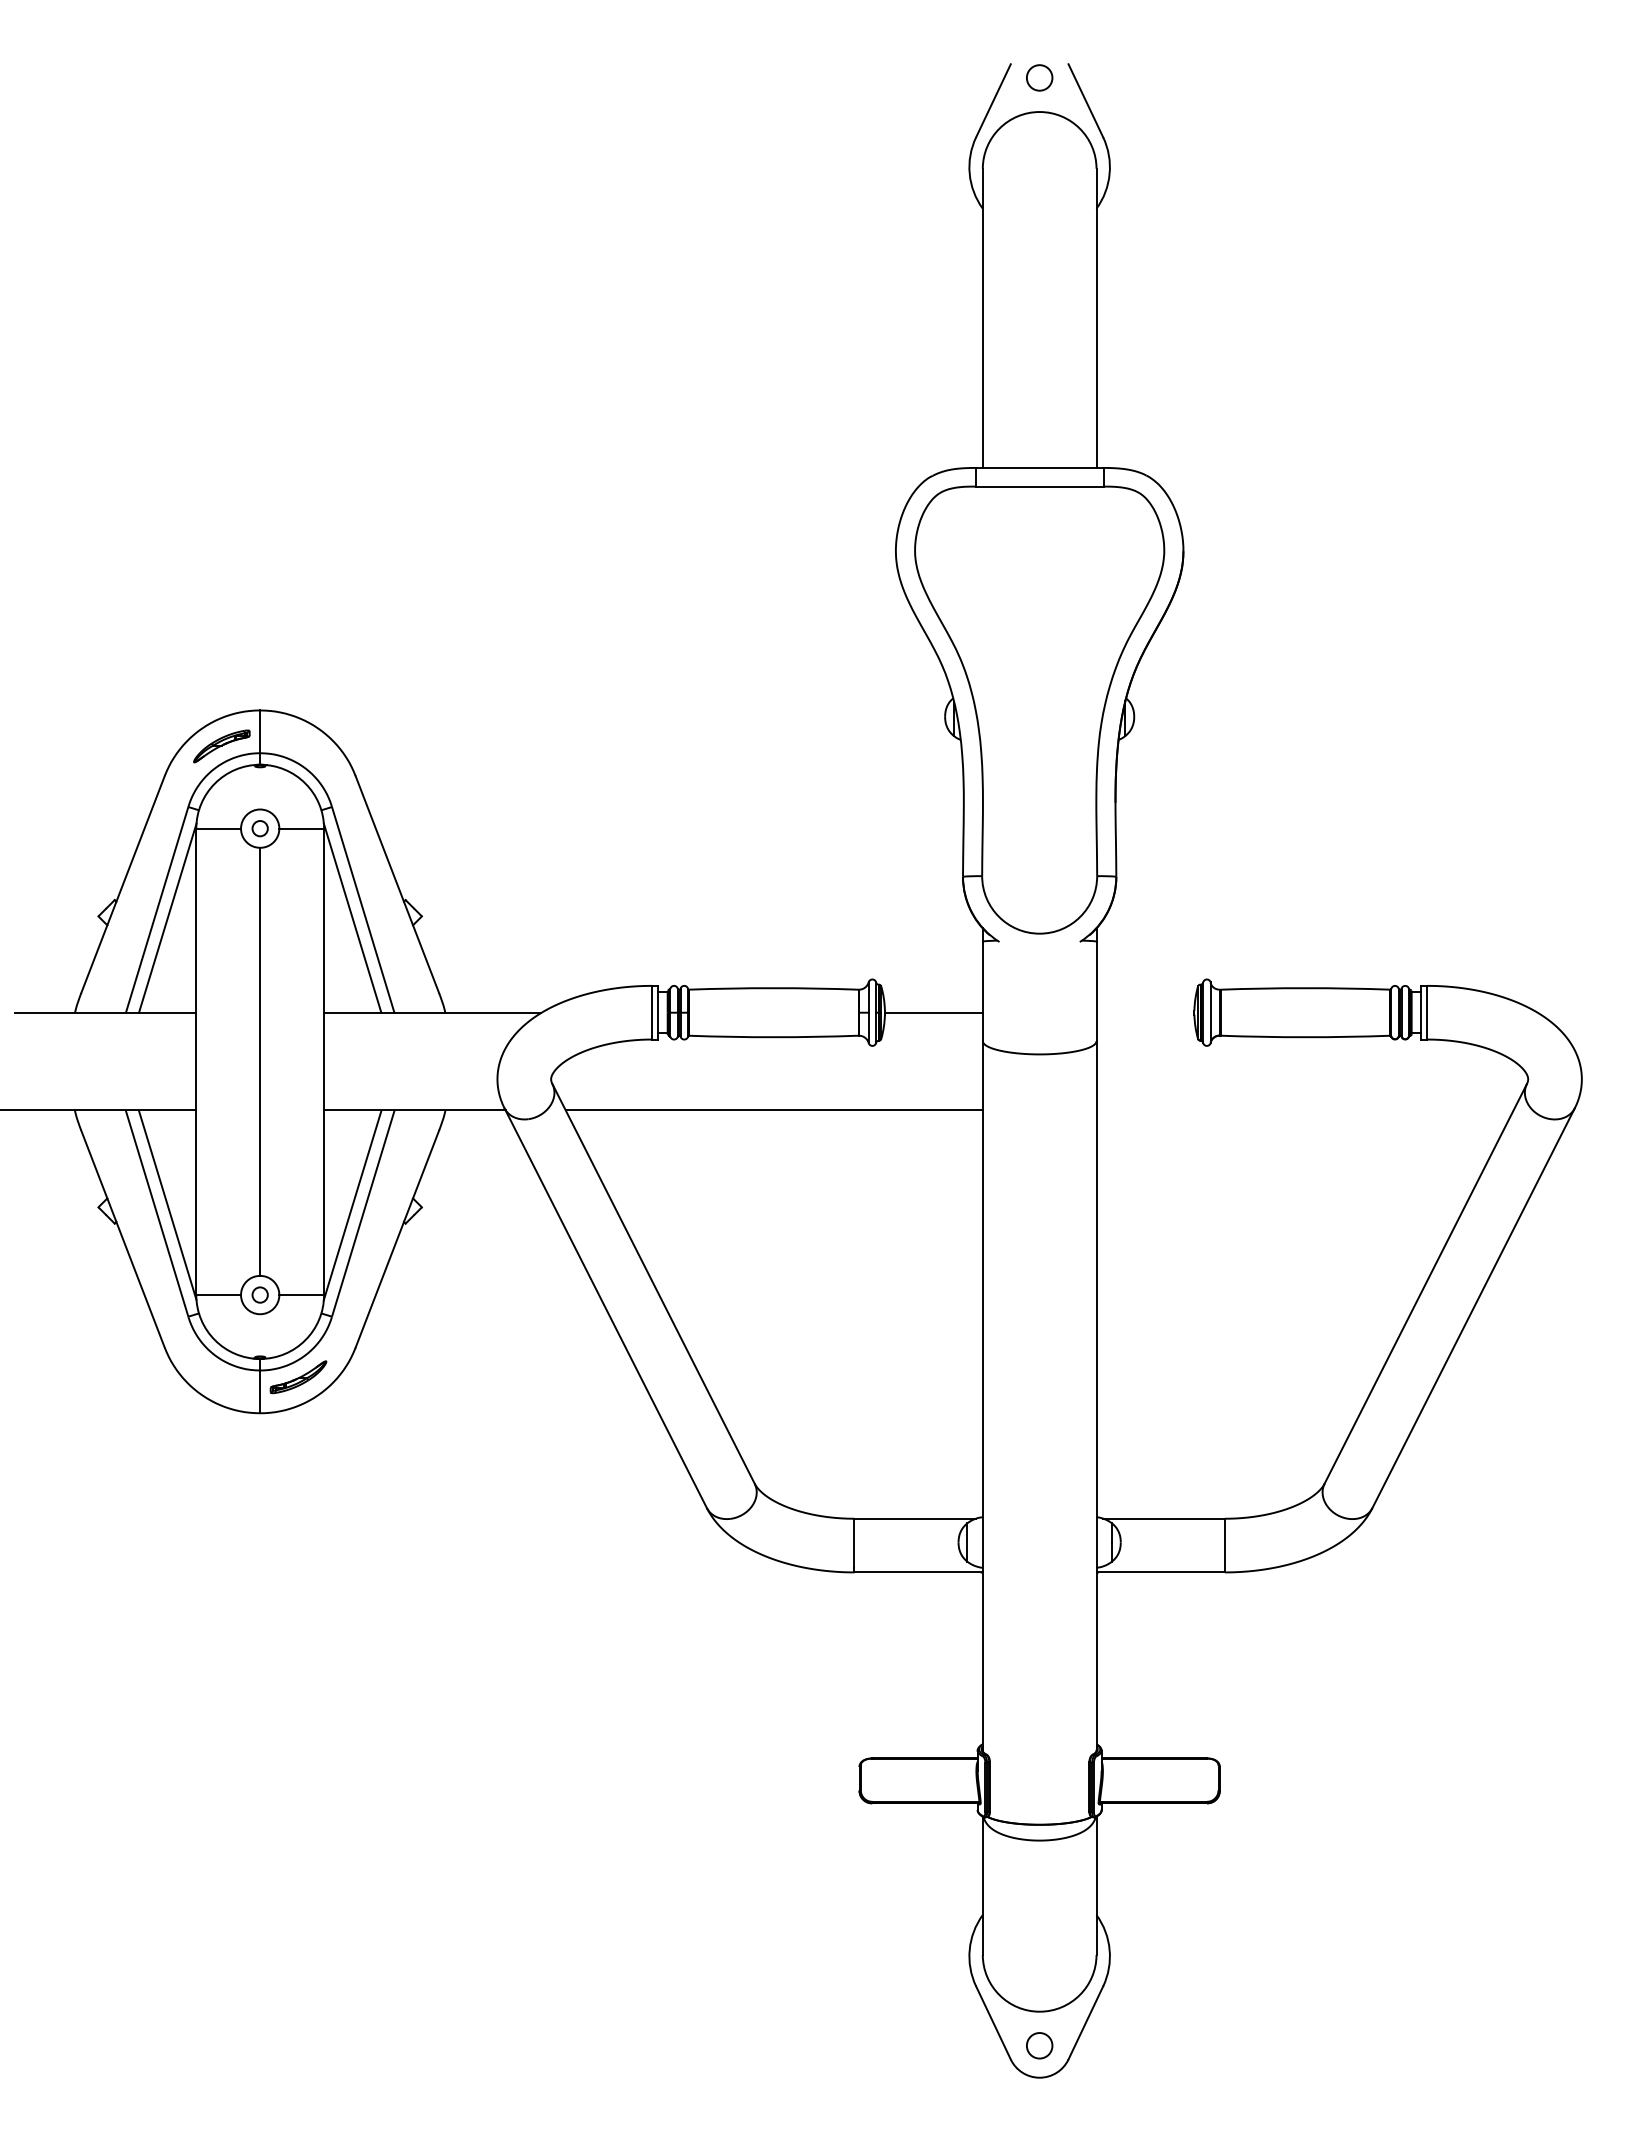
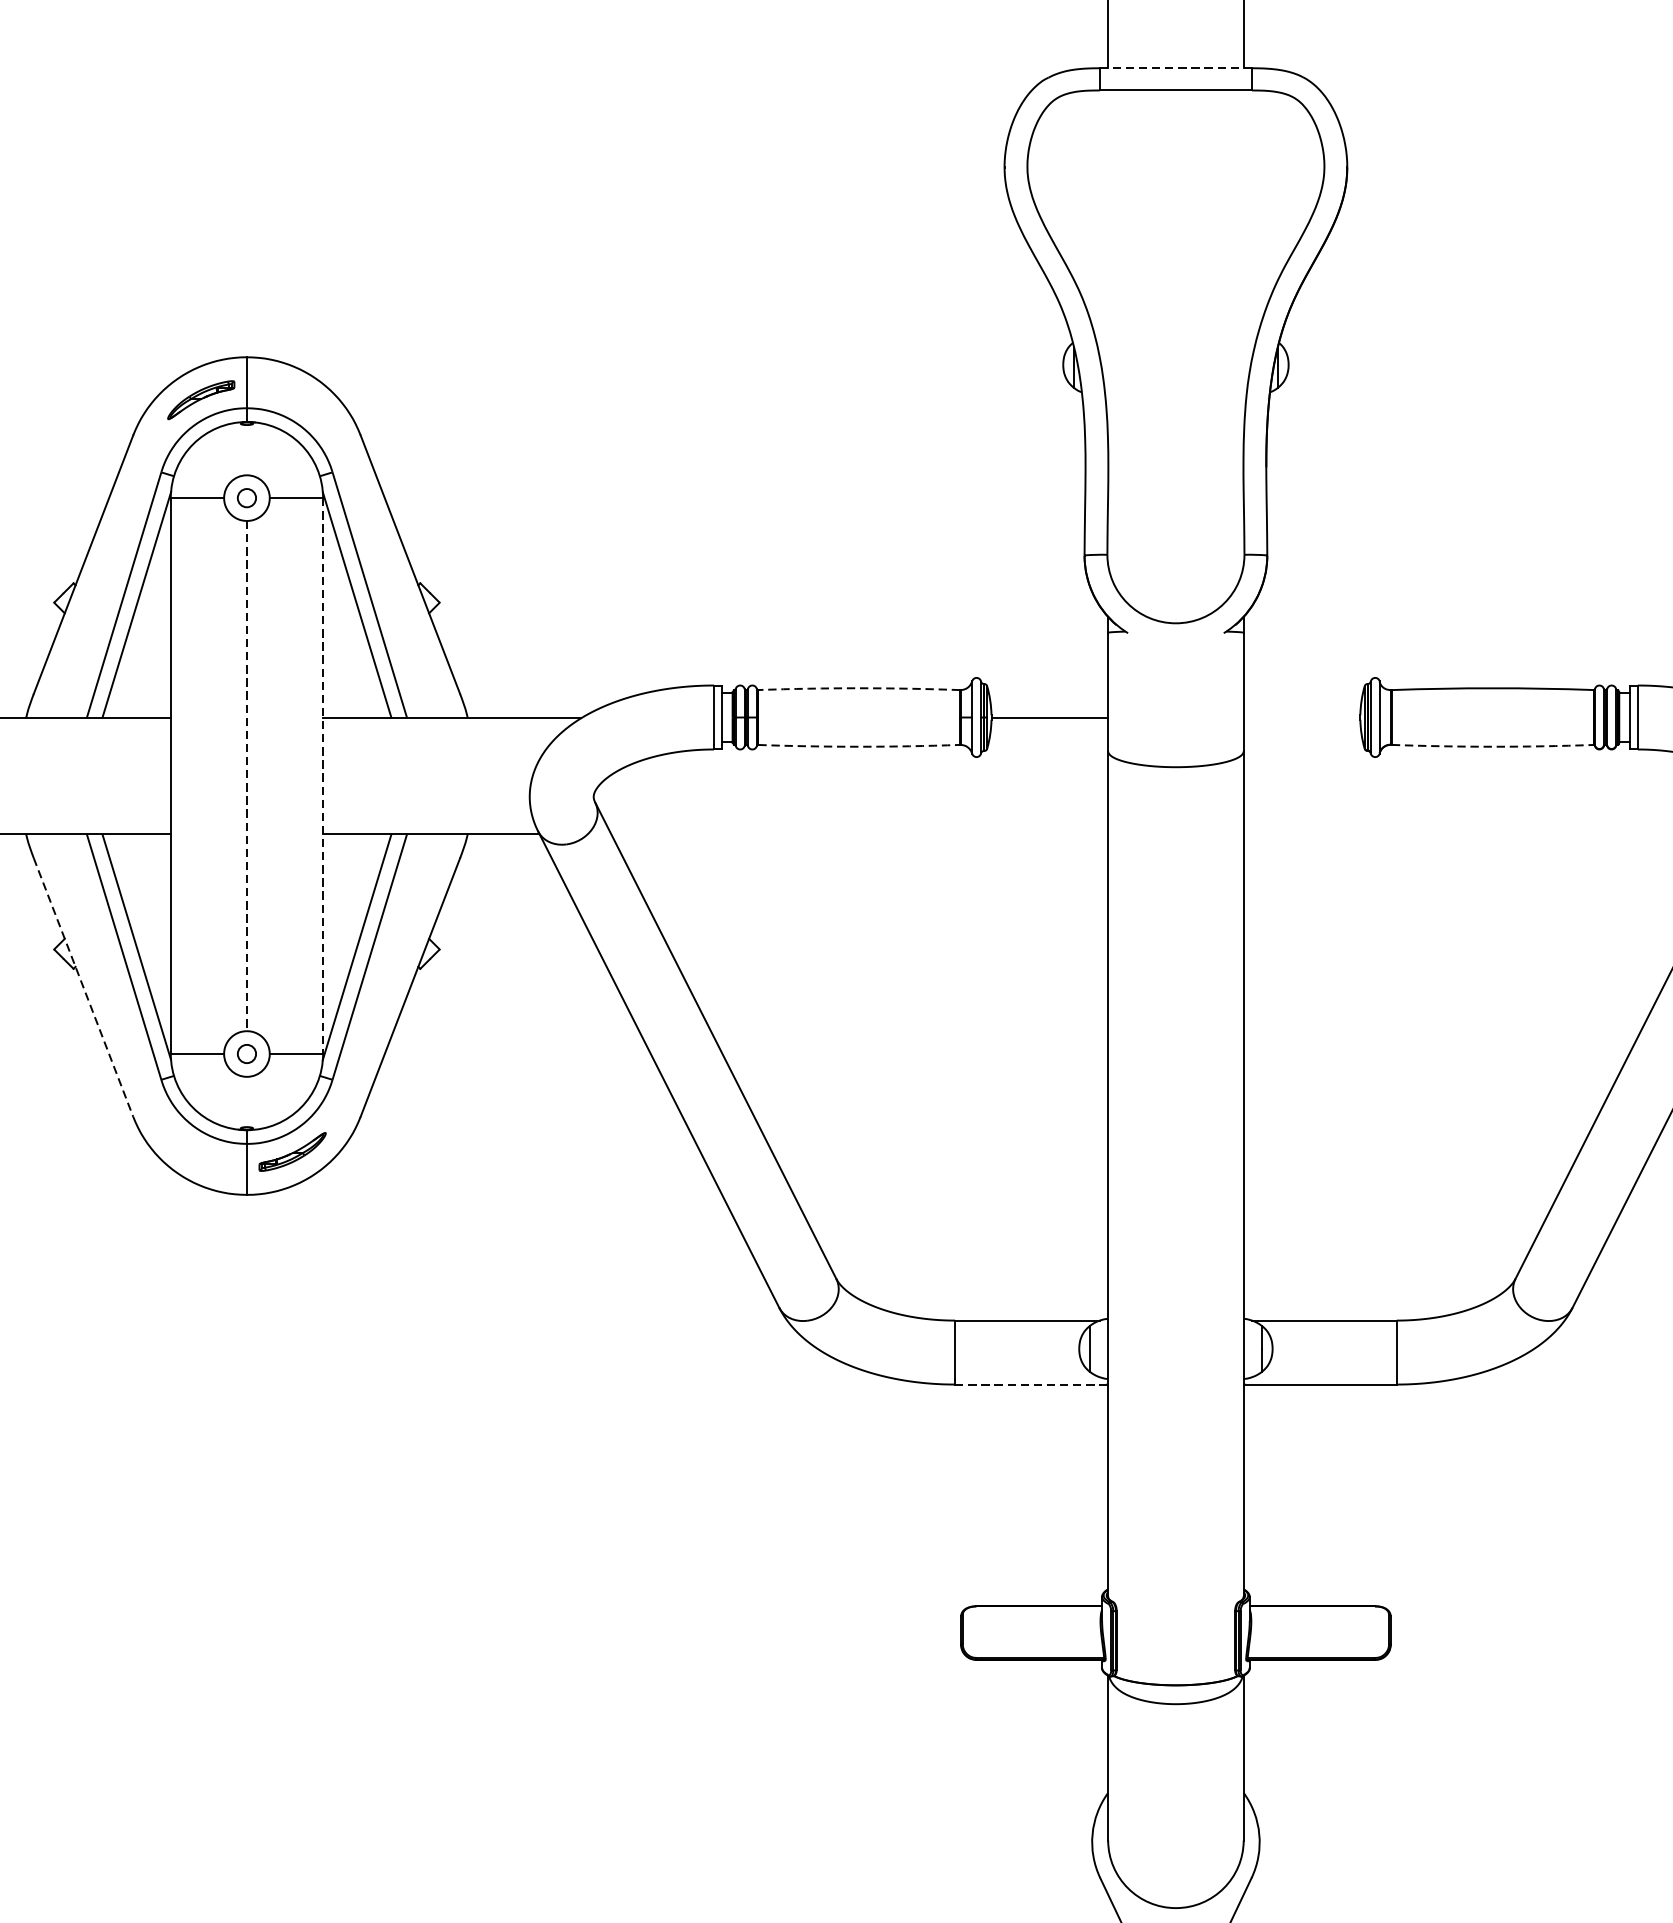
line: (1039, 467) -> (1175, 67), solid -> dashed
arc: (773, 988) -> (858, 688), solid -> dashed
arc: (773, 1037) -> (858, 747), solid -> dashed
arc: (1305, 1037) -> (1492, 747), solid -> dashed
line: (260, 1062) -> (247, 776), solid -> dashed
line: (324, 1062) -> (323, 776), solid -> dashed
line: (773, 1110) -> (858, 834), removed
line: (123, 1239) -> (84, 987), solid -> dashed
line: (919, 1572) -> (1032, 1384), solid -> dashed

